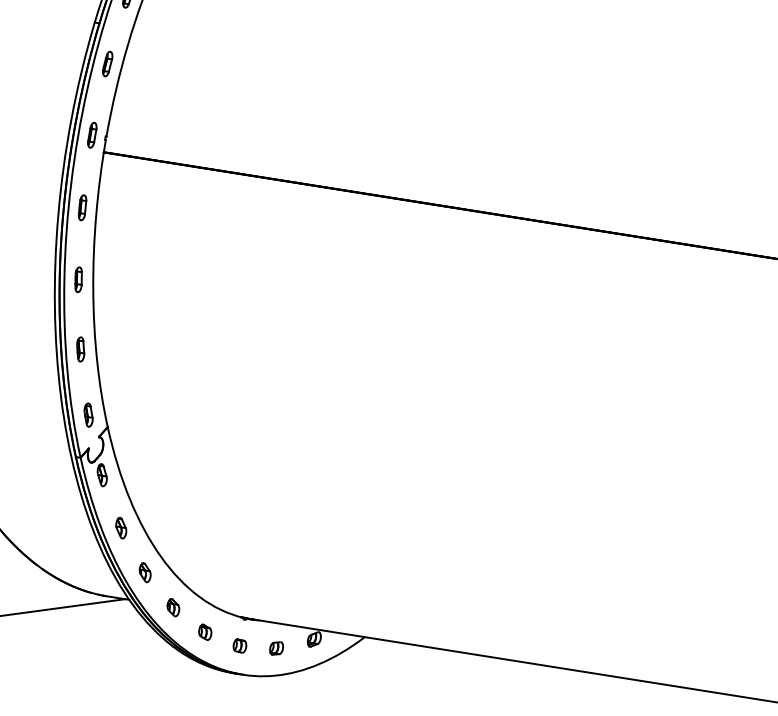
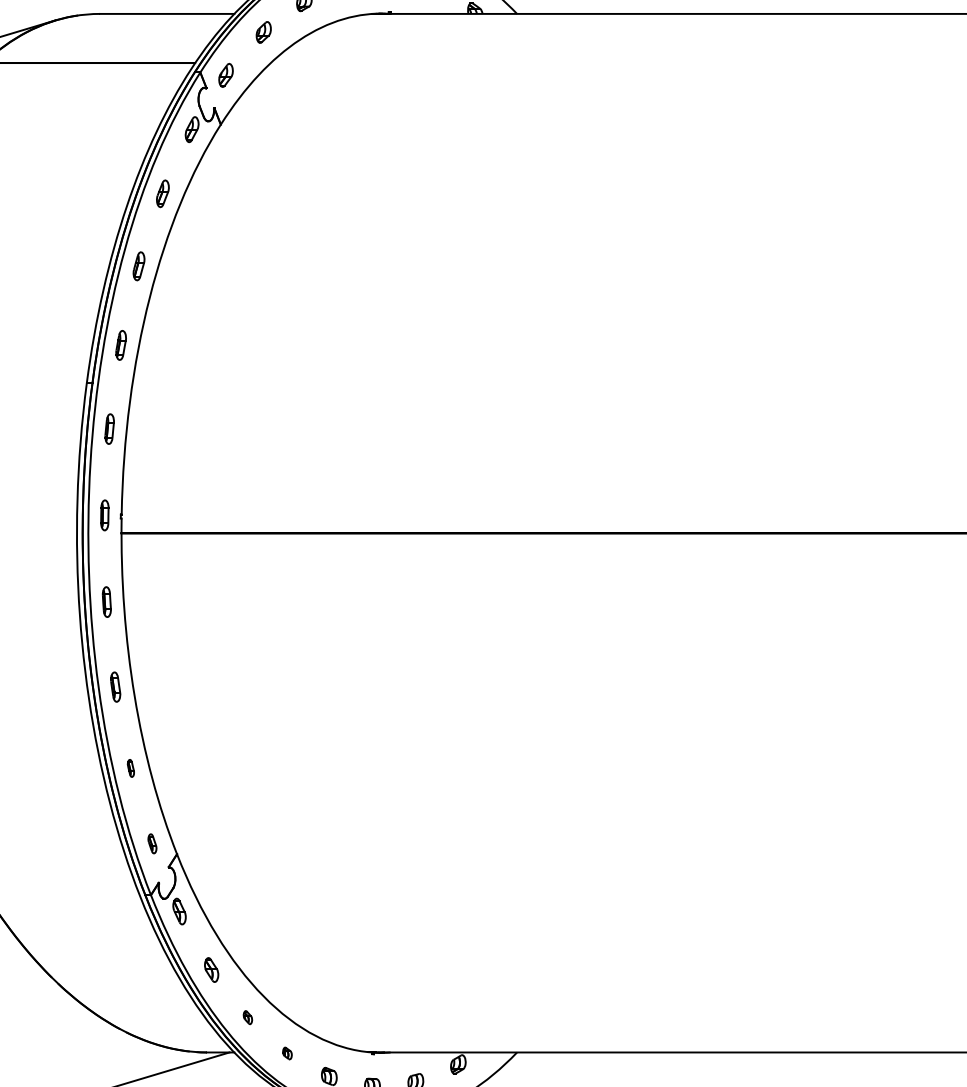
part: (80, 349) -> (130, 768), size x0.6
part: (88, 414) -> (152, 843), size x0.7
part: (144, 572) -> (247, 1017), size x0.6
part: (173, 607) -> (287, 1053), size x0.6

